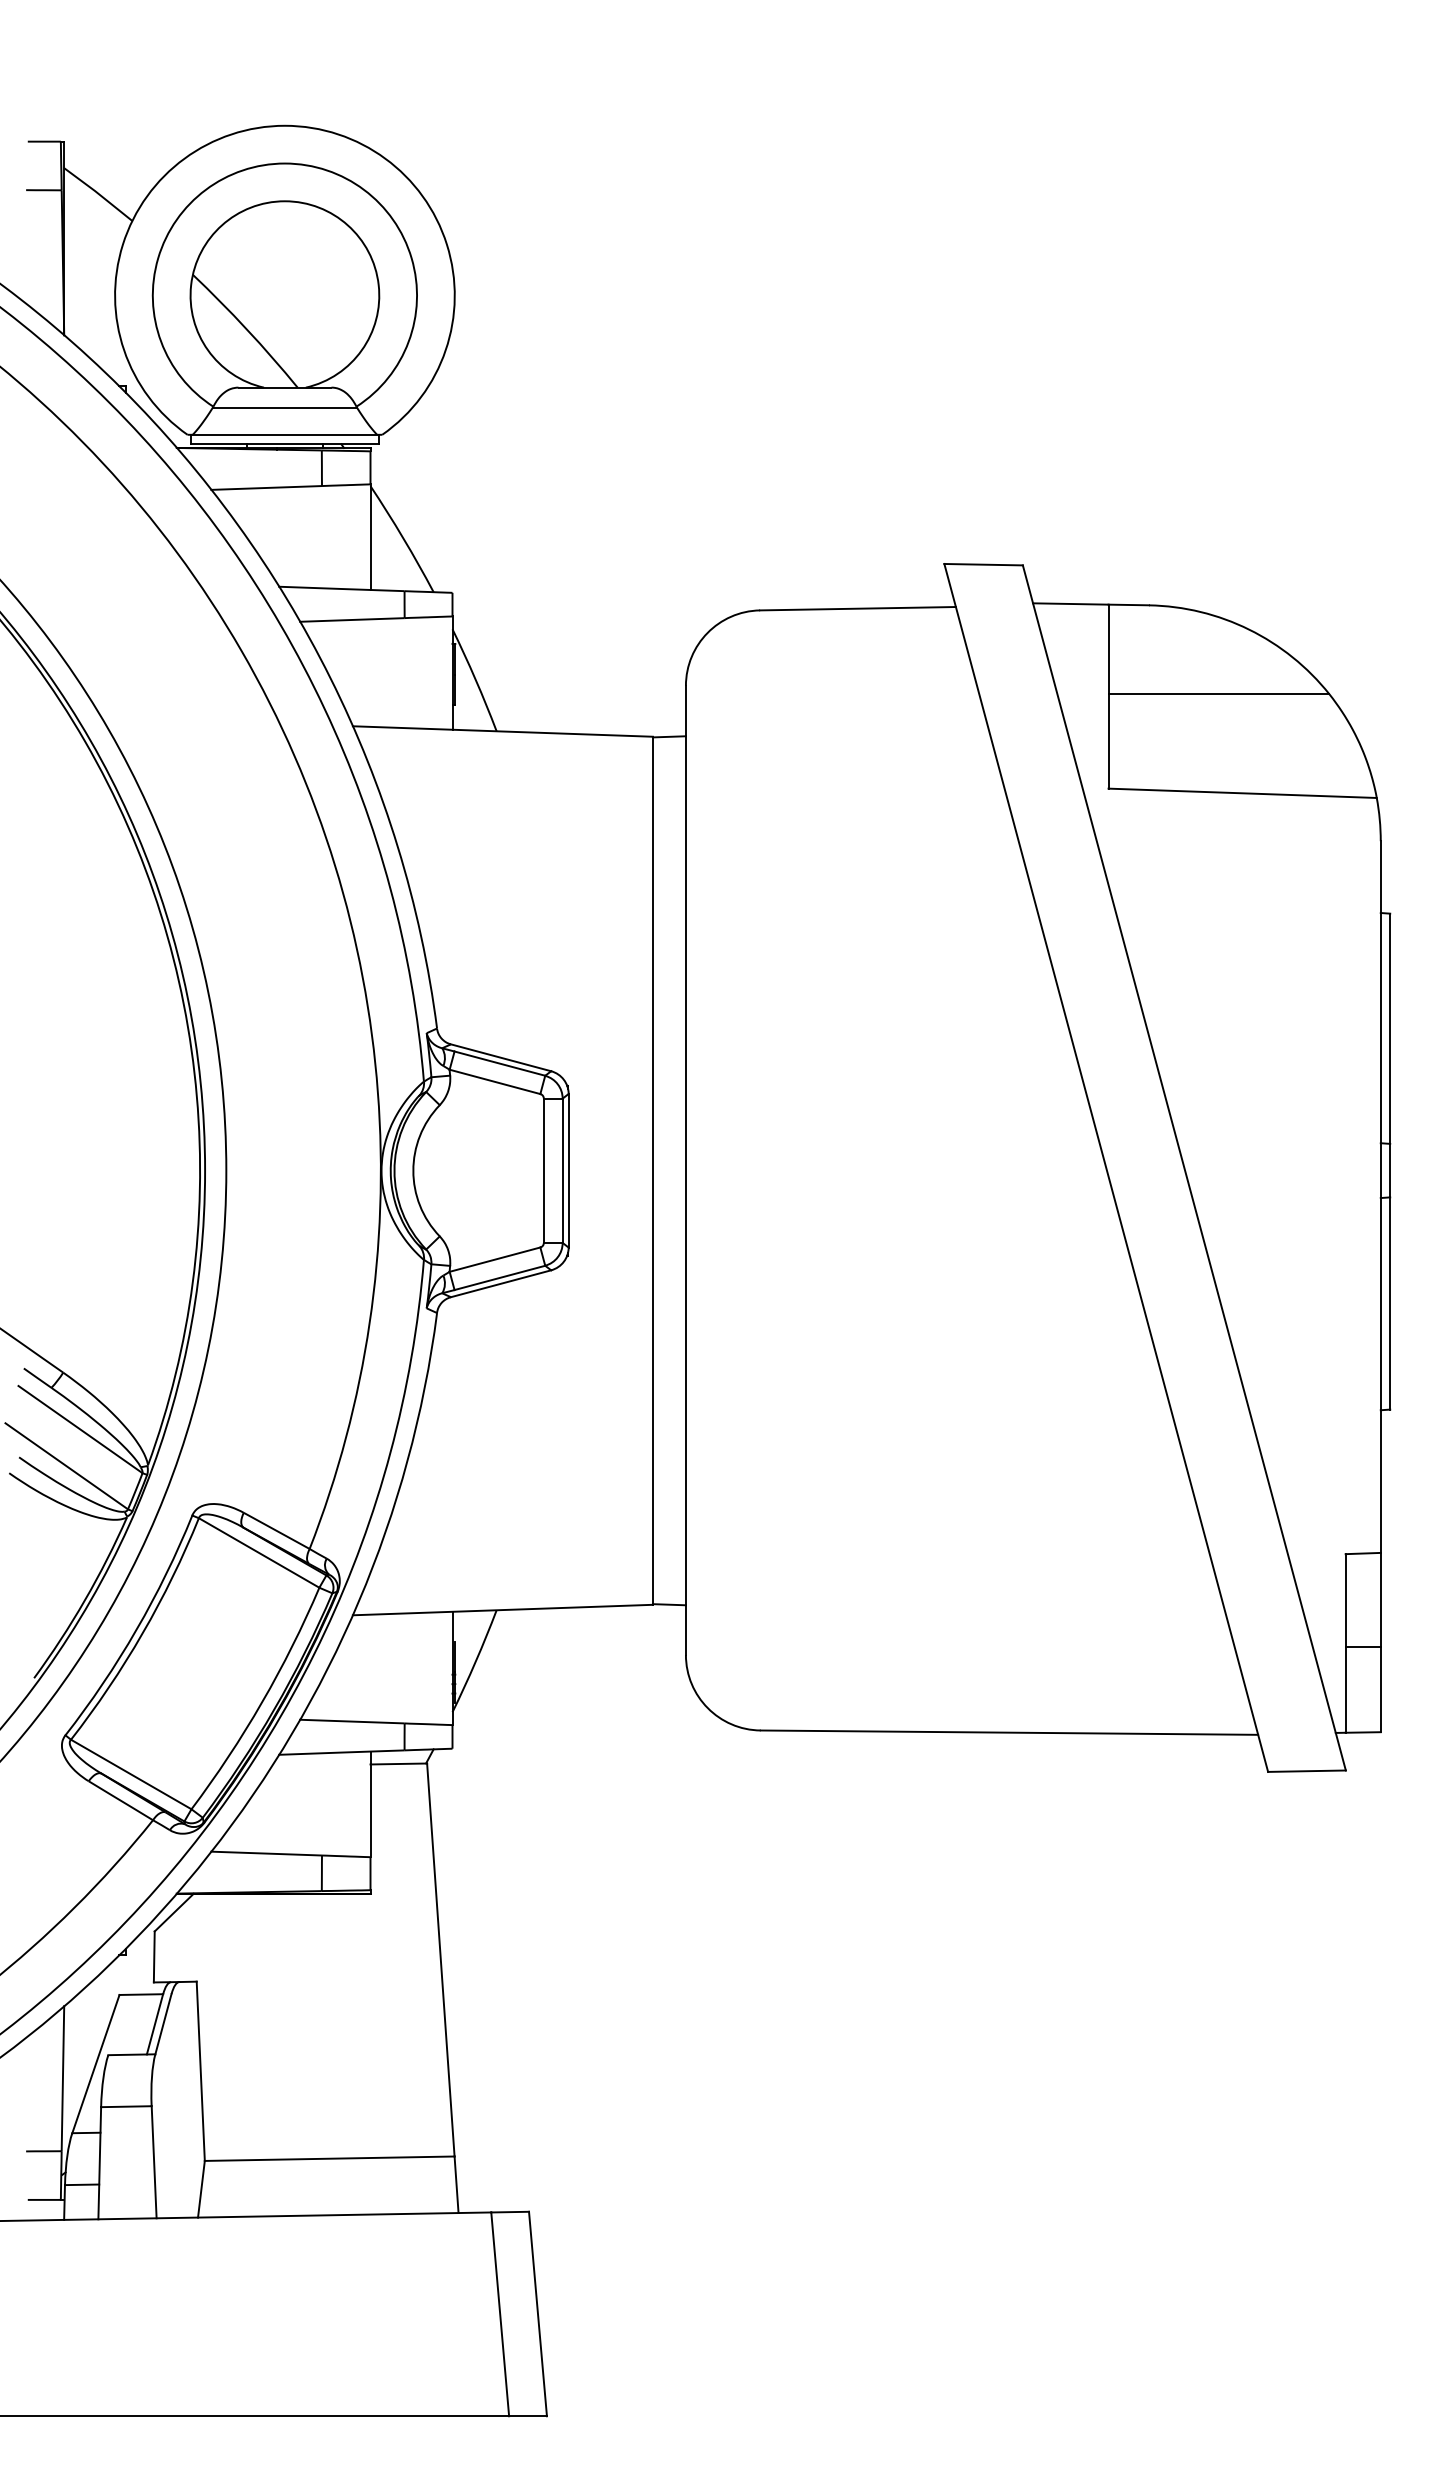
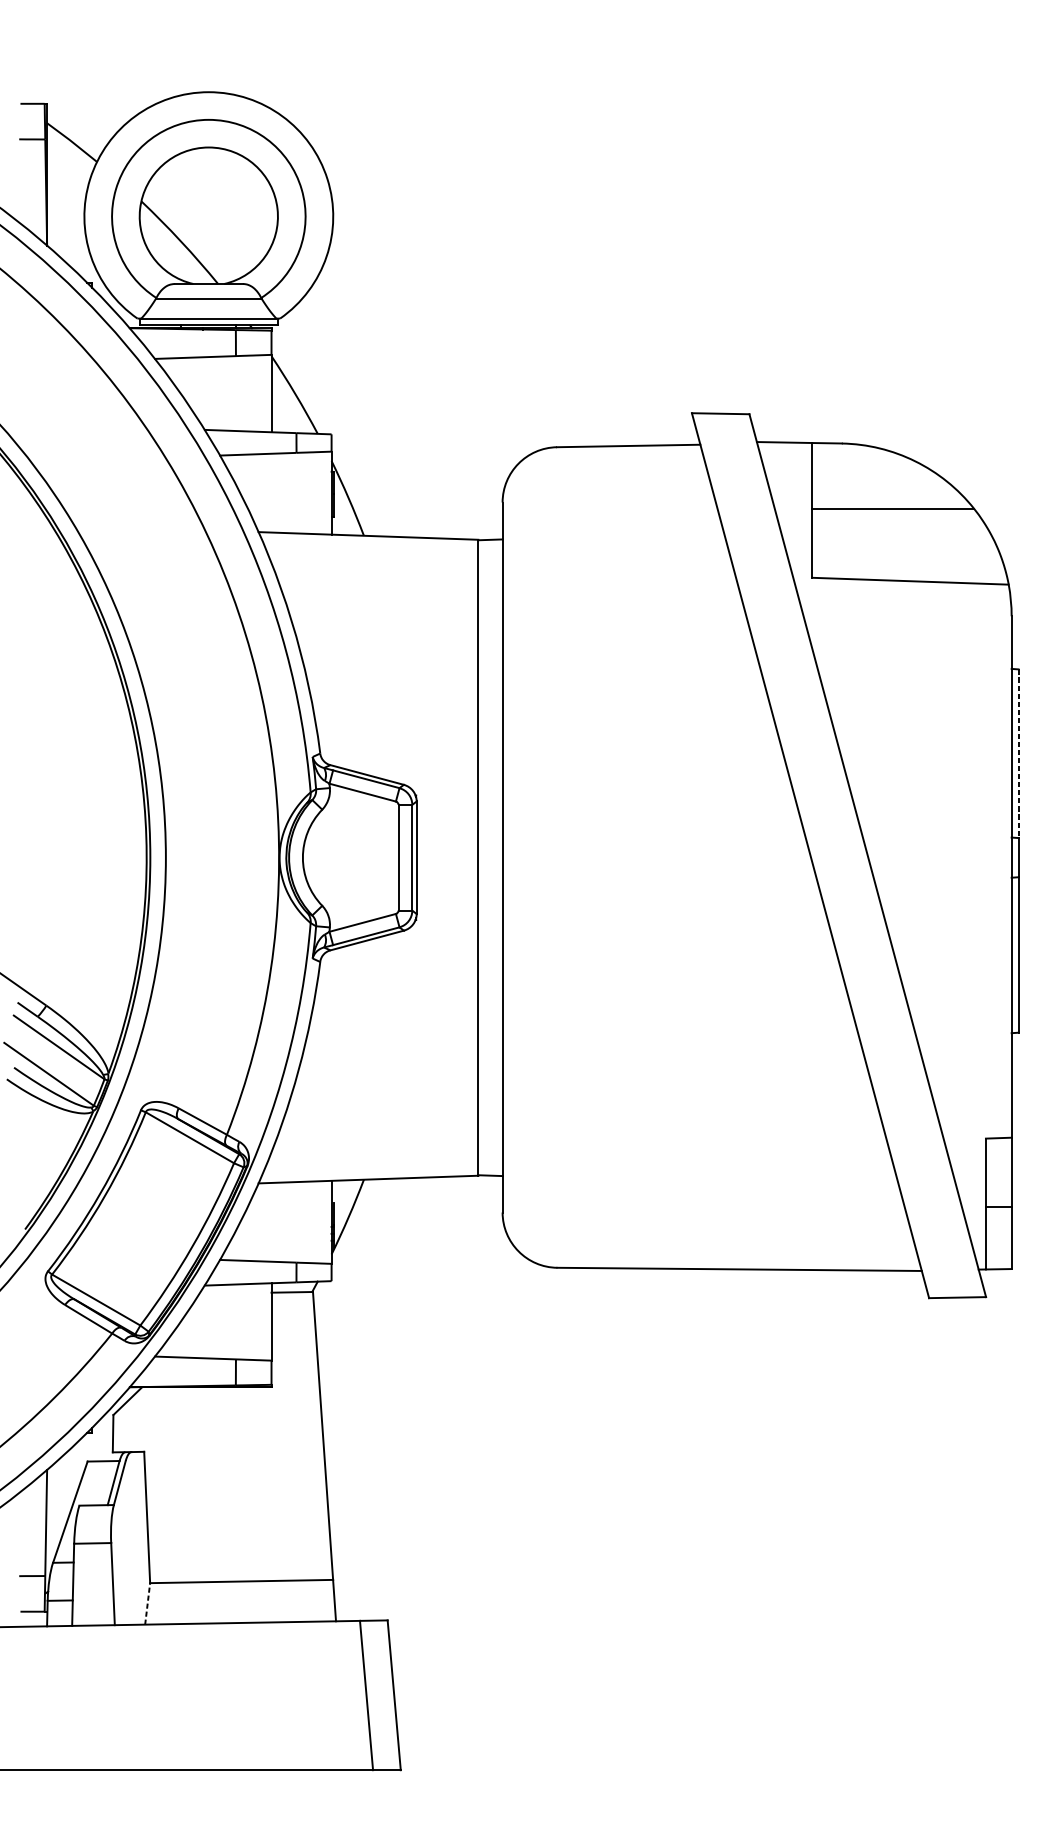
line: (1390, 1029) -> (1018, 754), solid -> dashed
line: (201, 2189) -> (147, 1604), solid -> dashed

